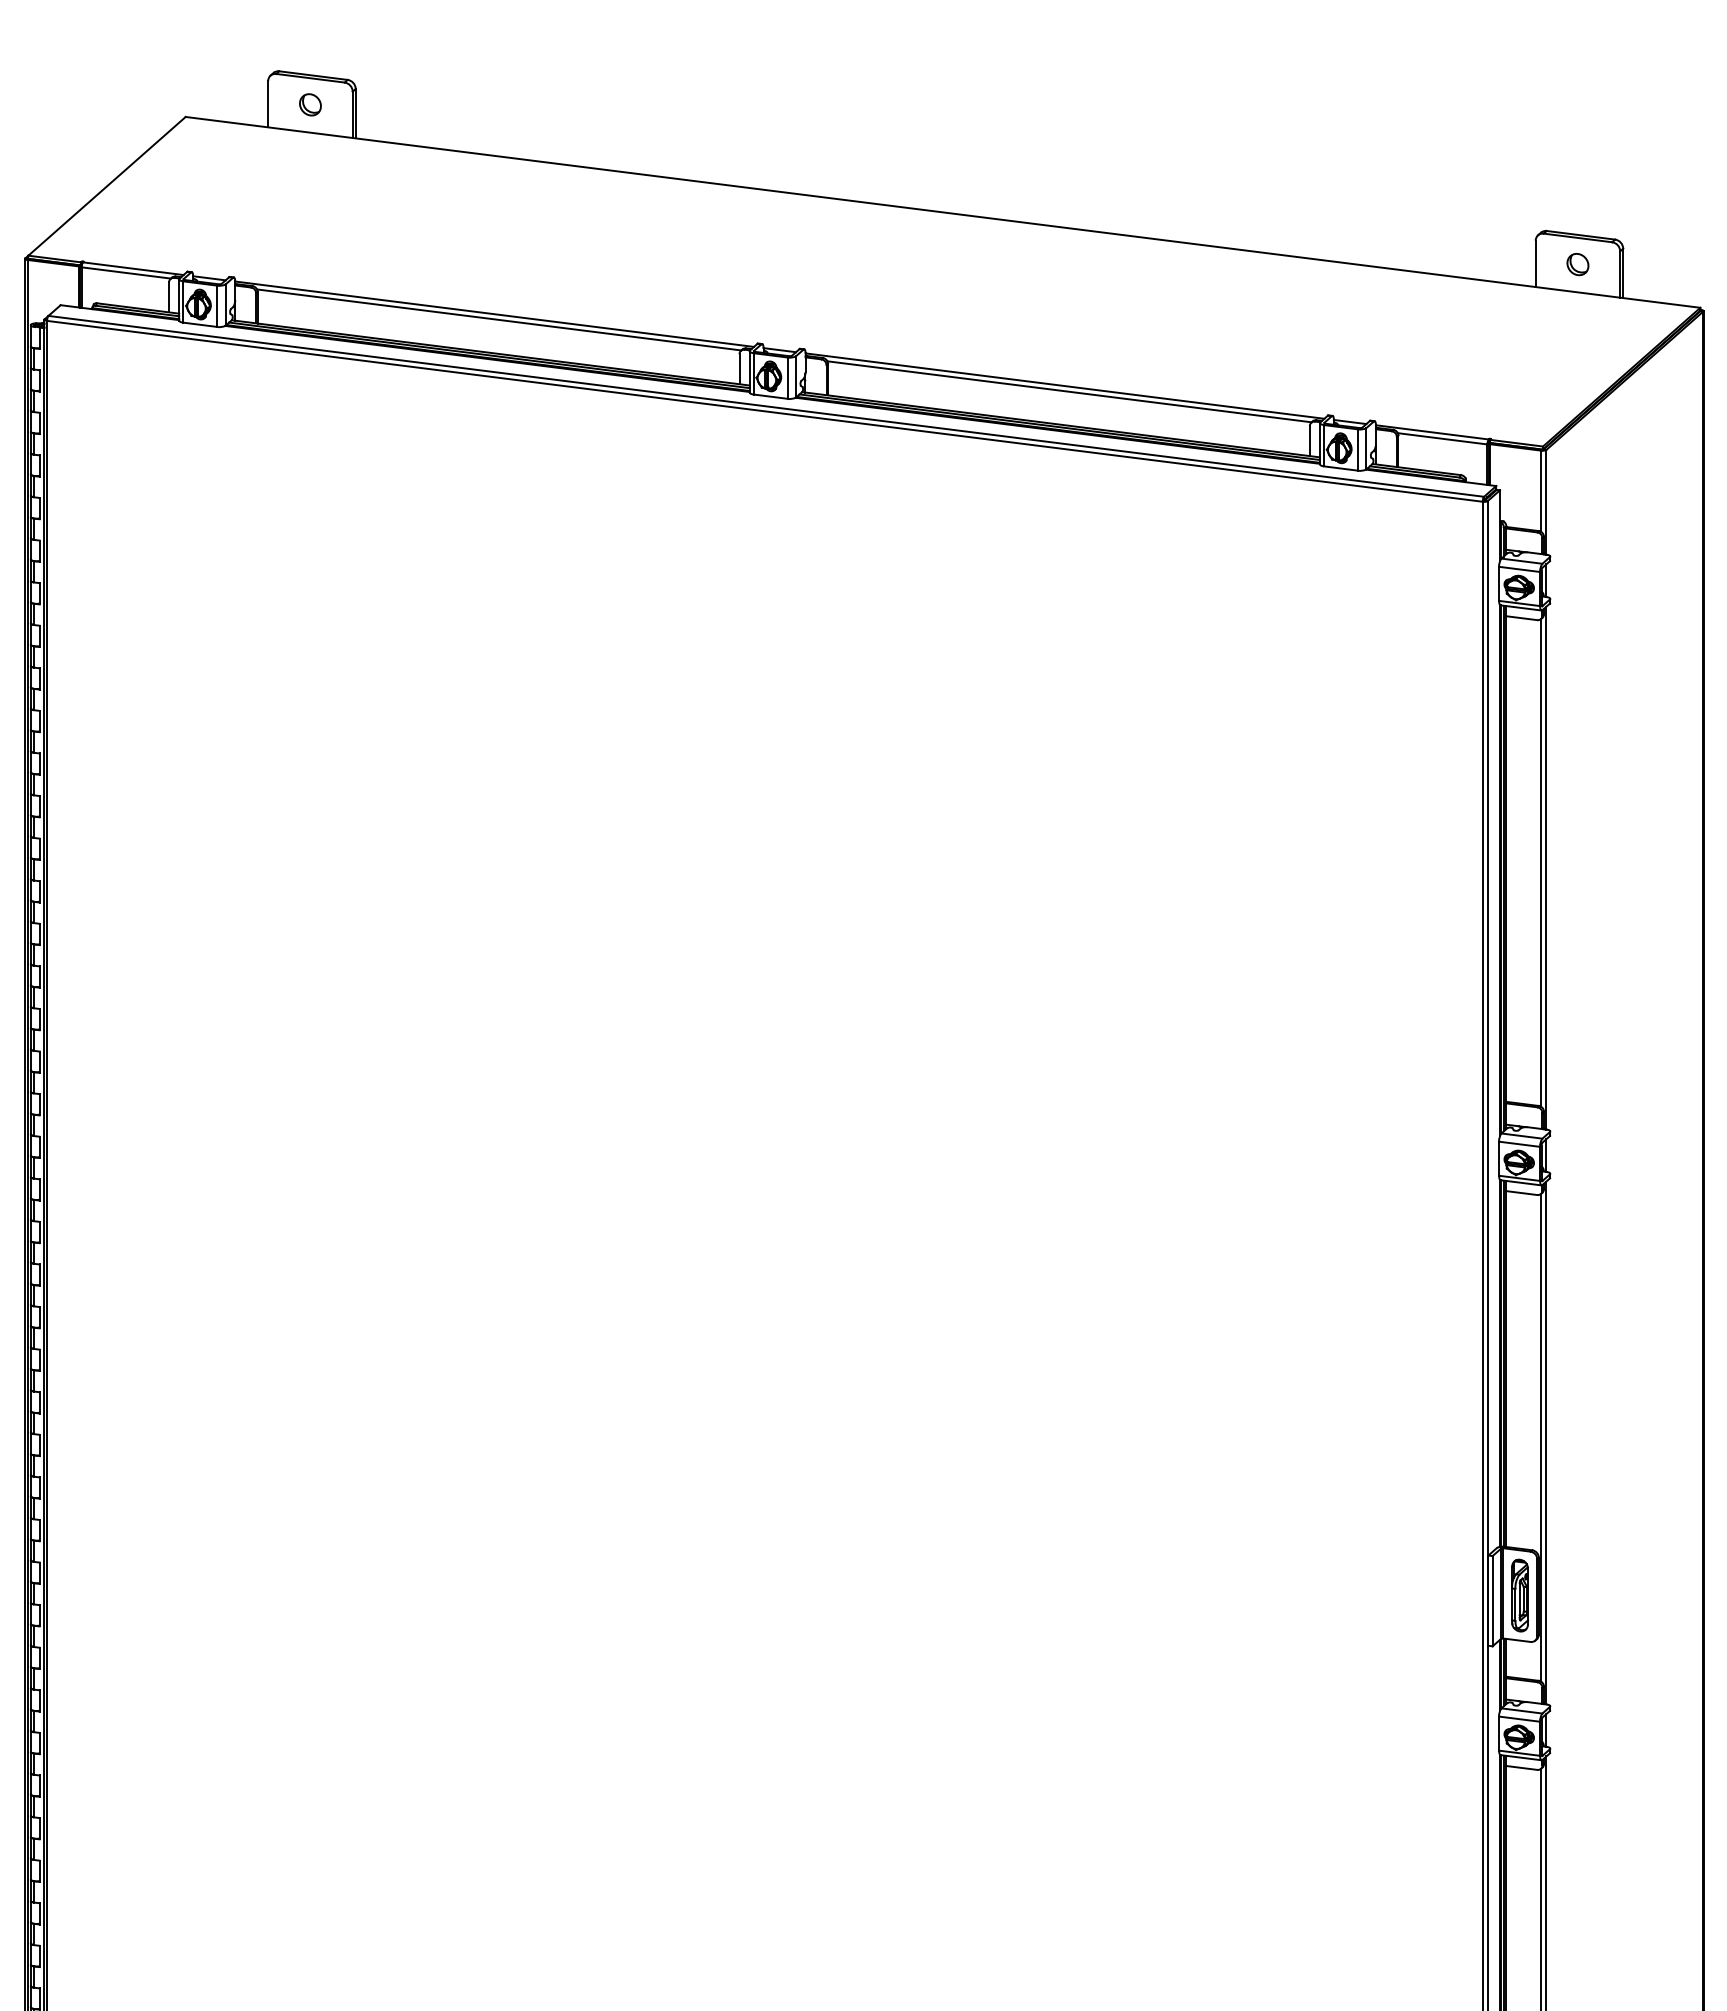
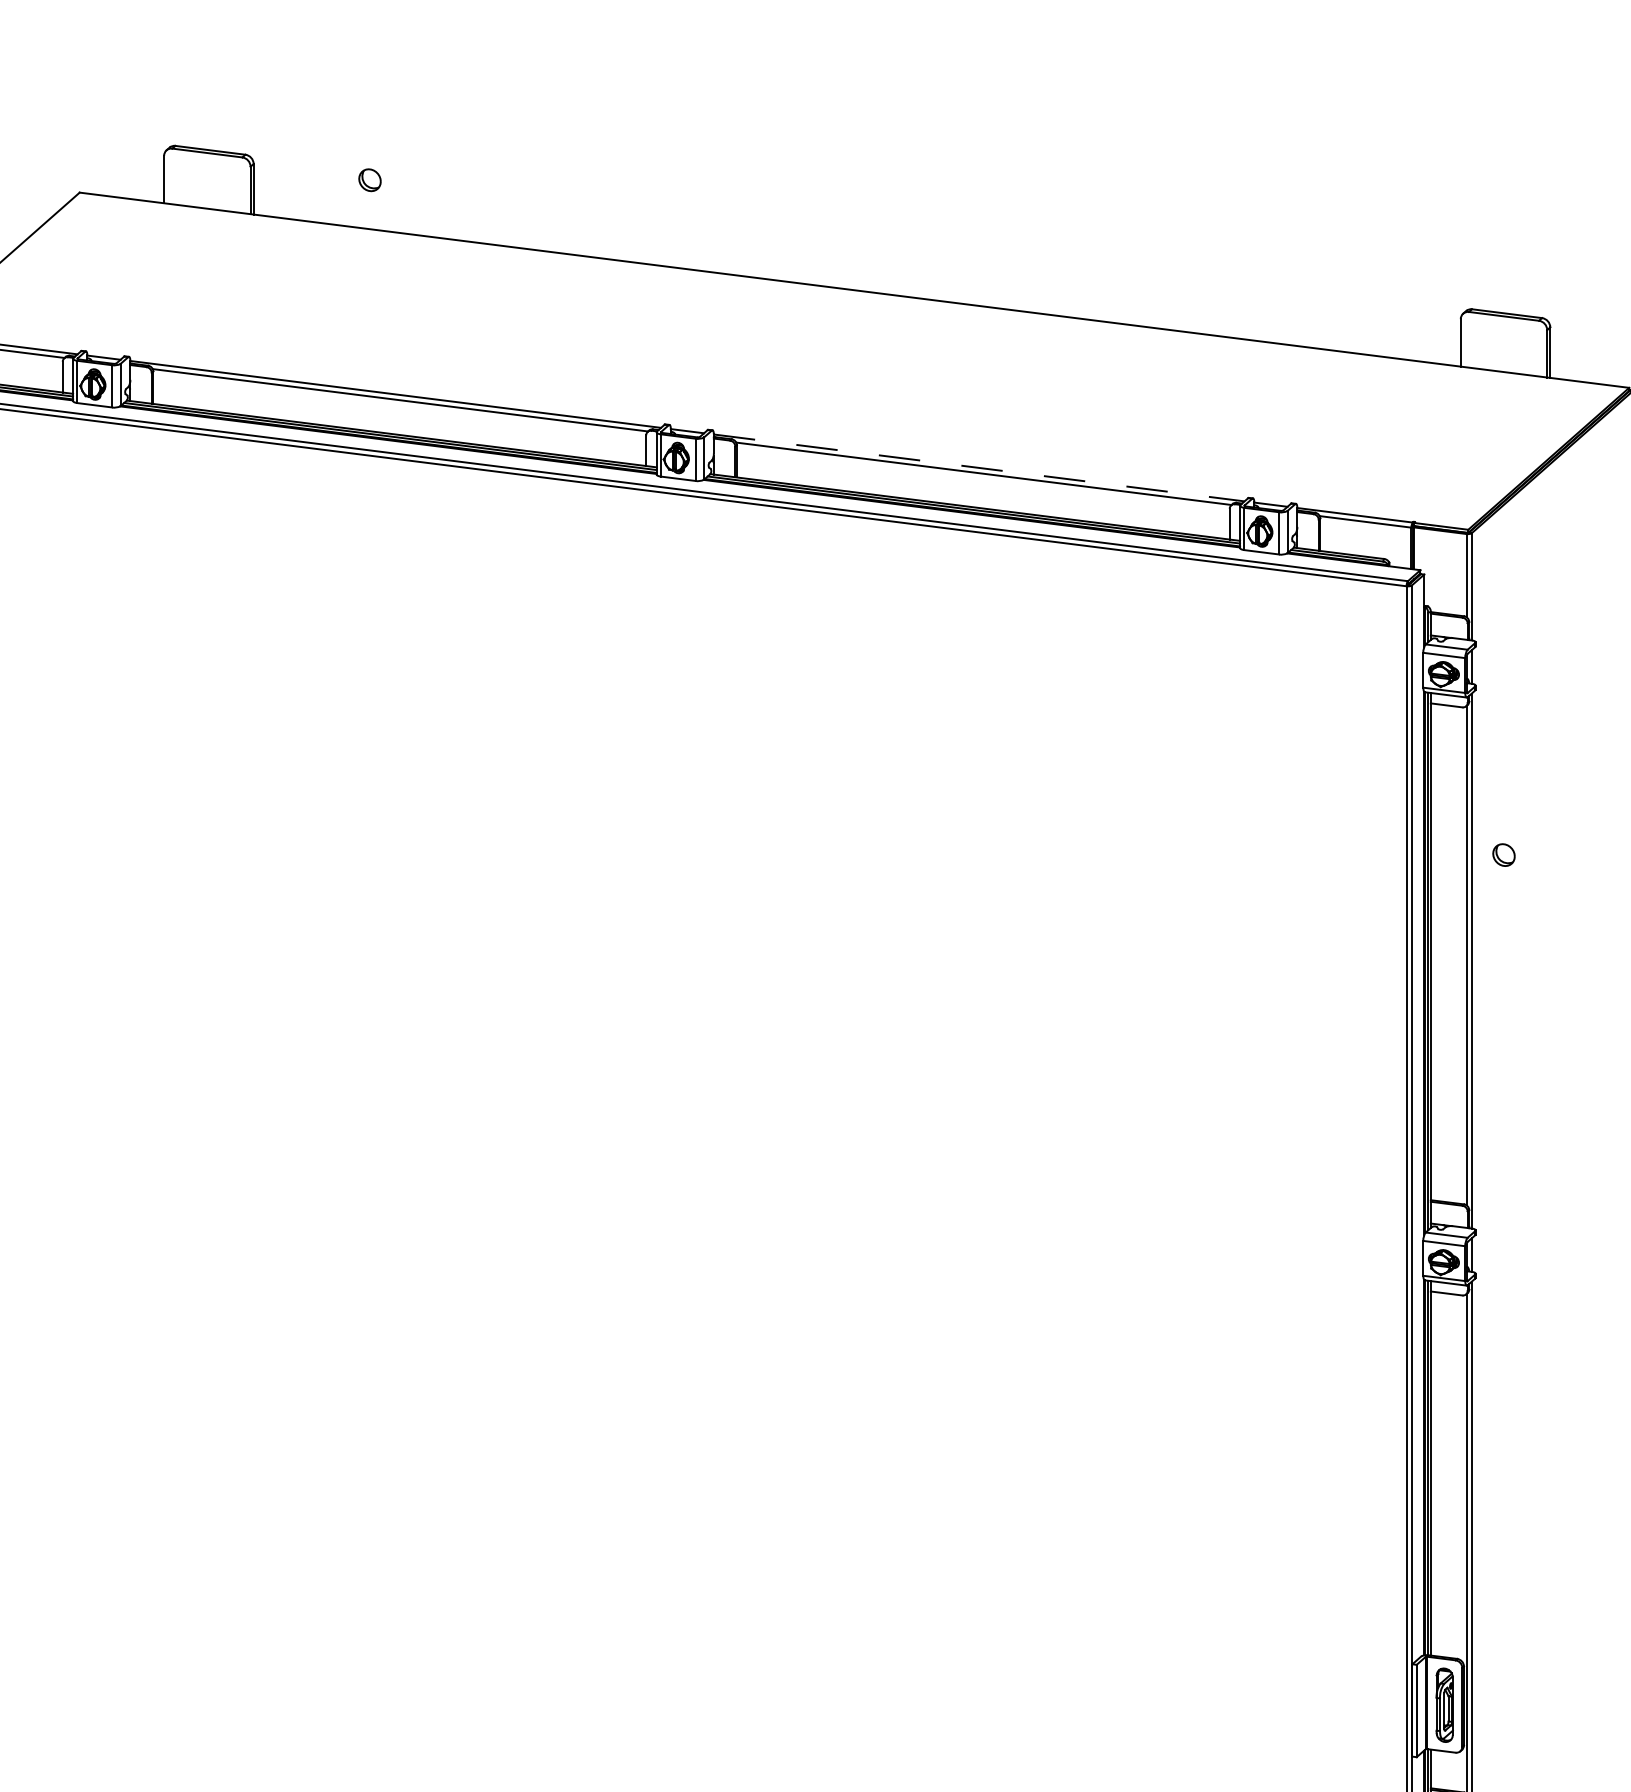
part: (310, 104) -> (370, 179), moved
part: (1577, 264) -> (1503, 855), moved
line: (1065, 386) -> (979, 468), solid -> dashed

